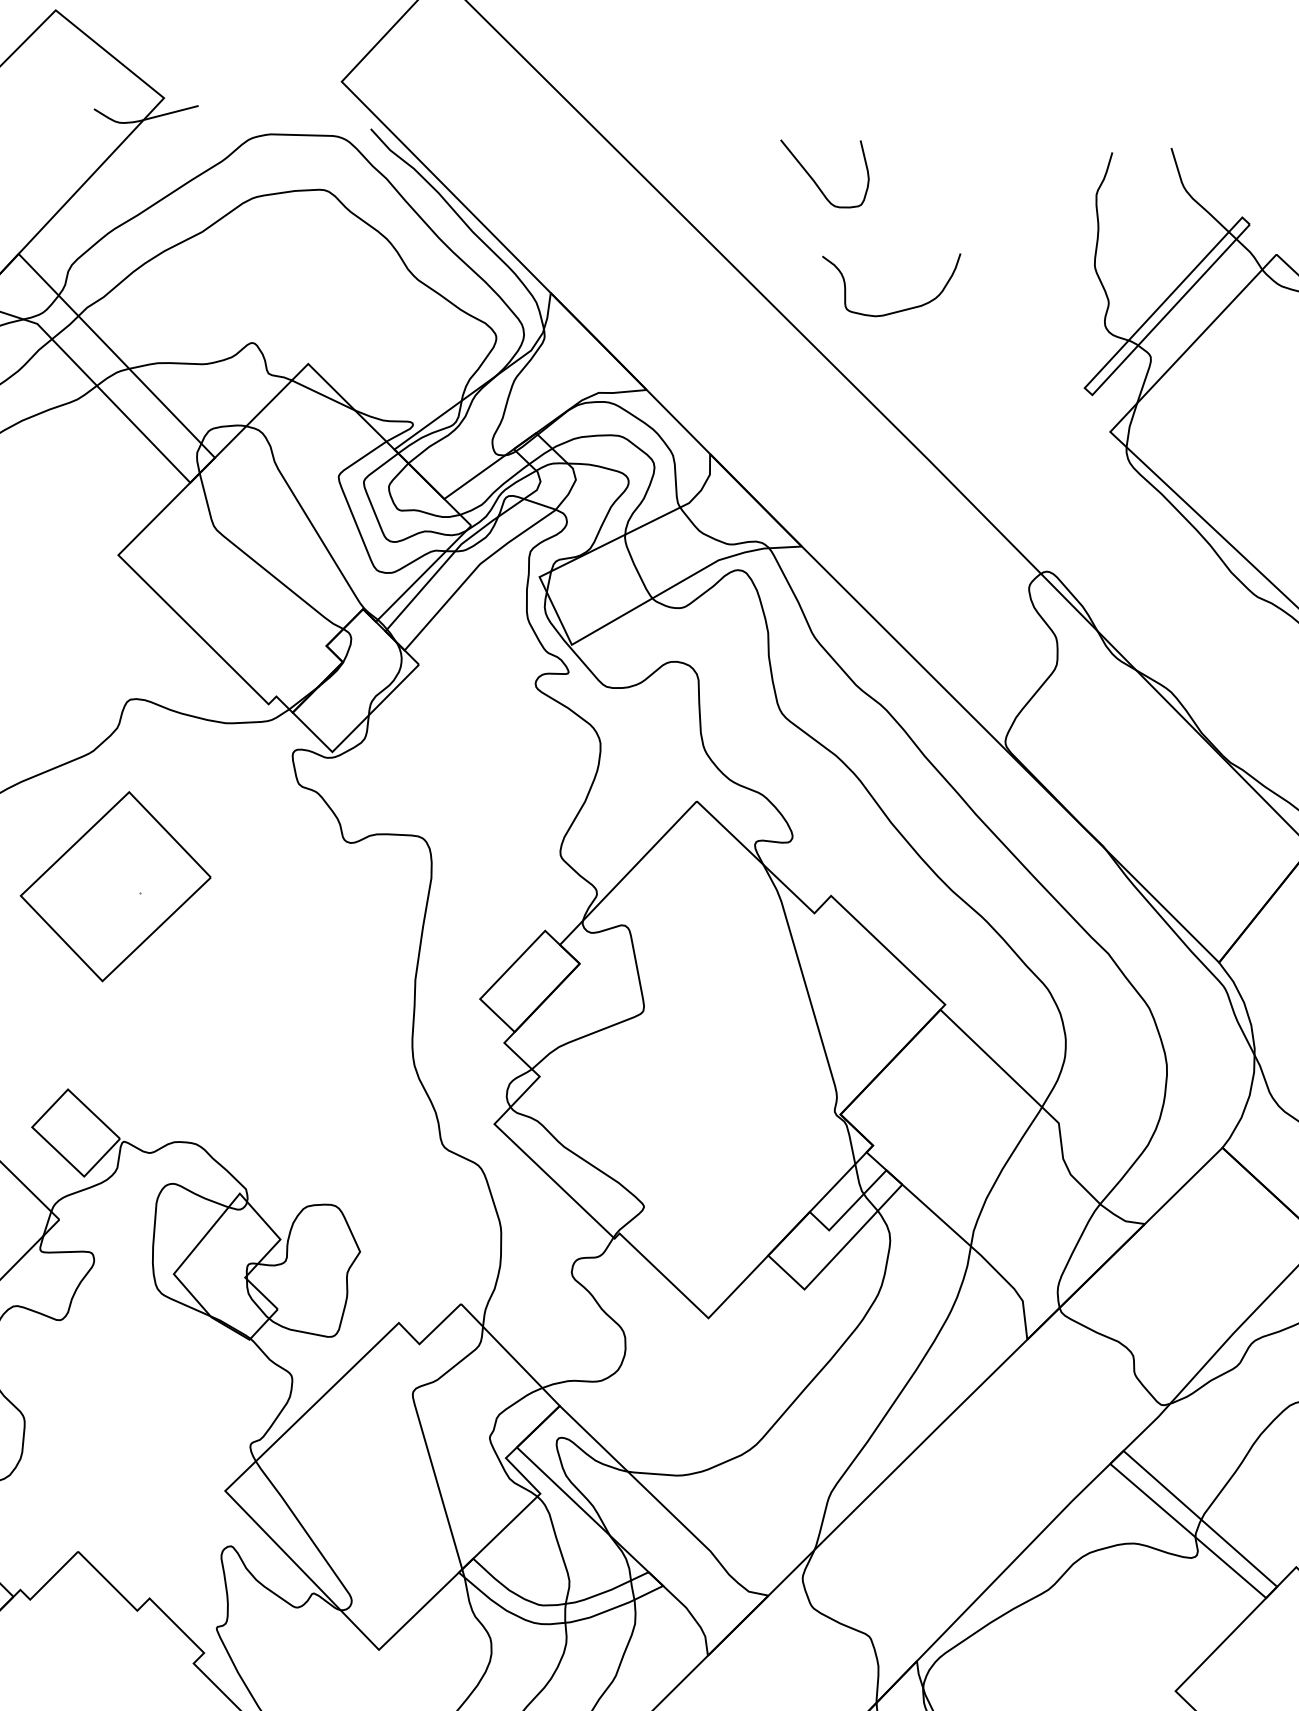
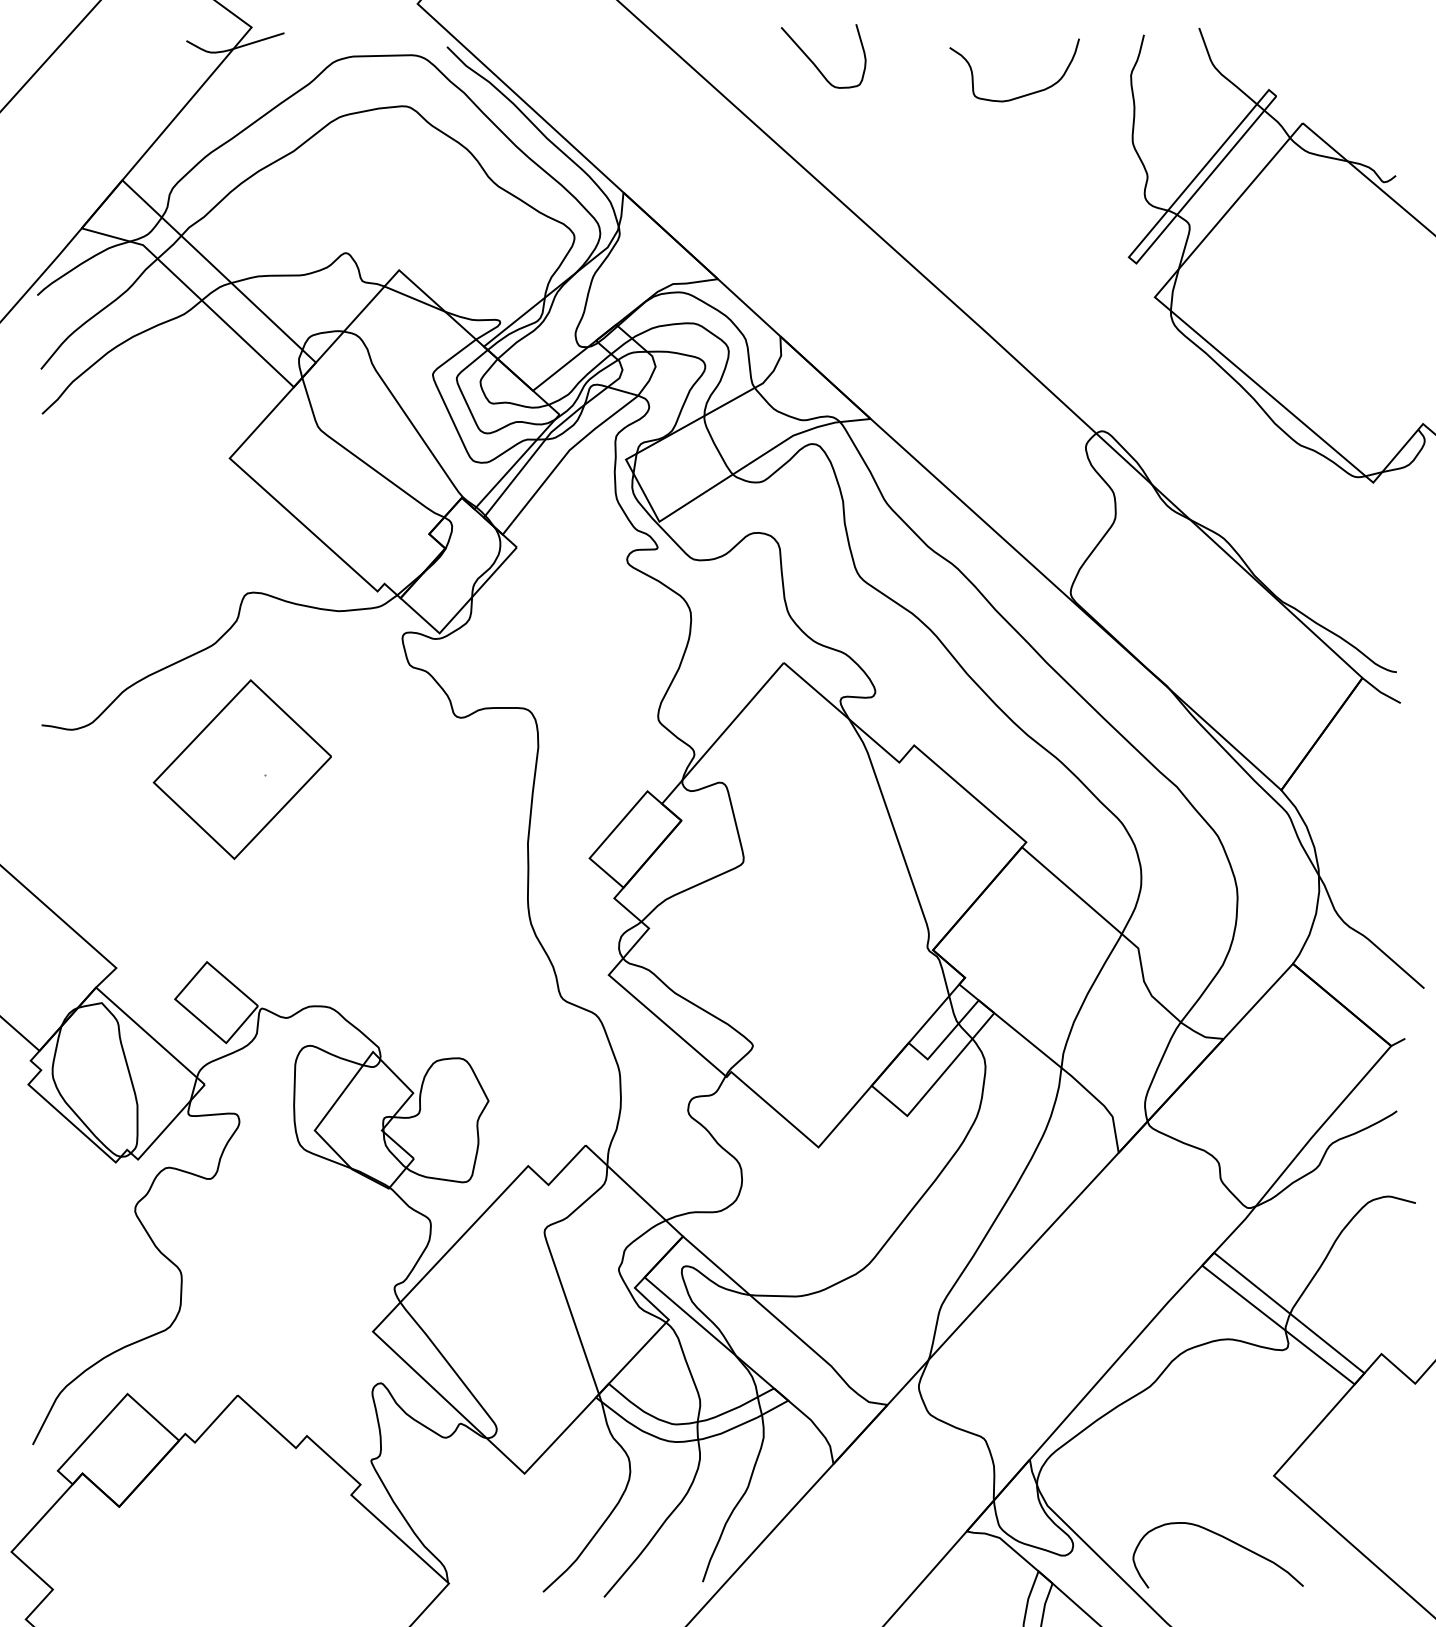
curve: (815, 181) -> (815, 64), moved
curve: (896, 310) -> (1021, 95), moved

